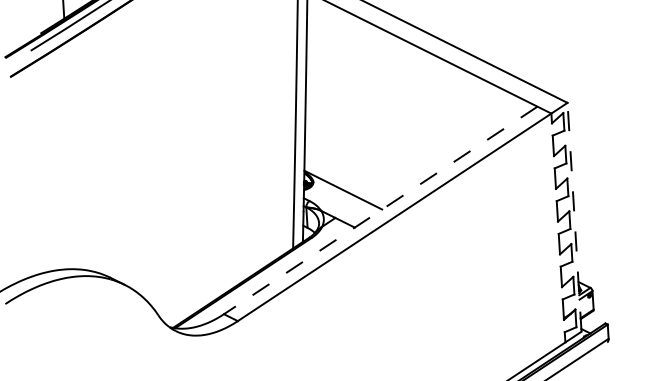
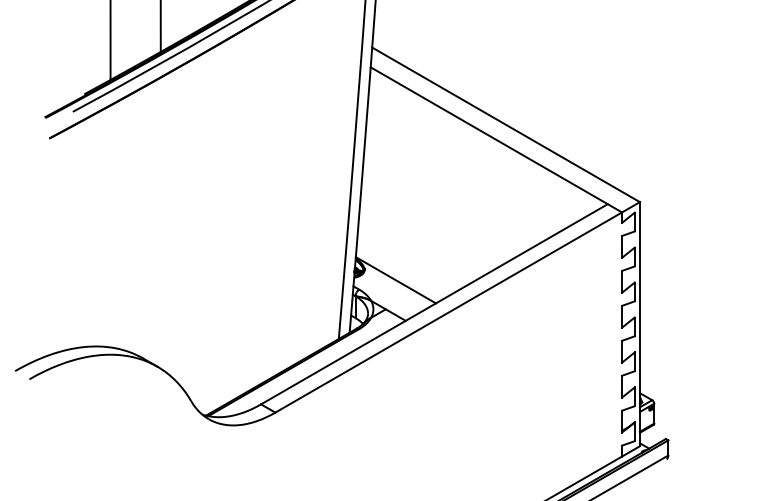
line: (380, 210) -> (434, 304), dashed -> solid
line: (574, 216) -> (639, 323), dashed -> solid

